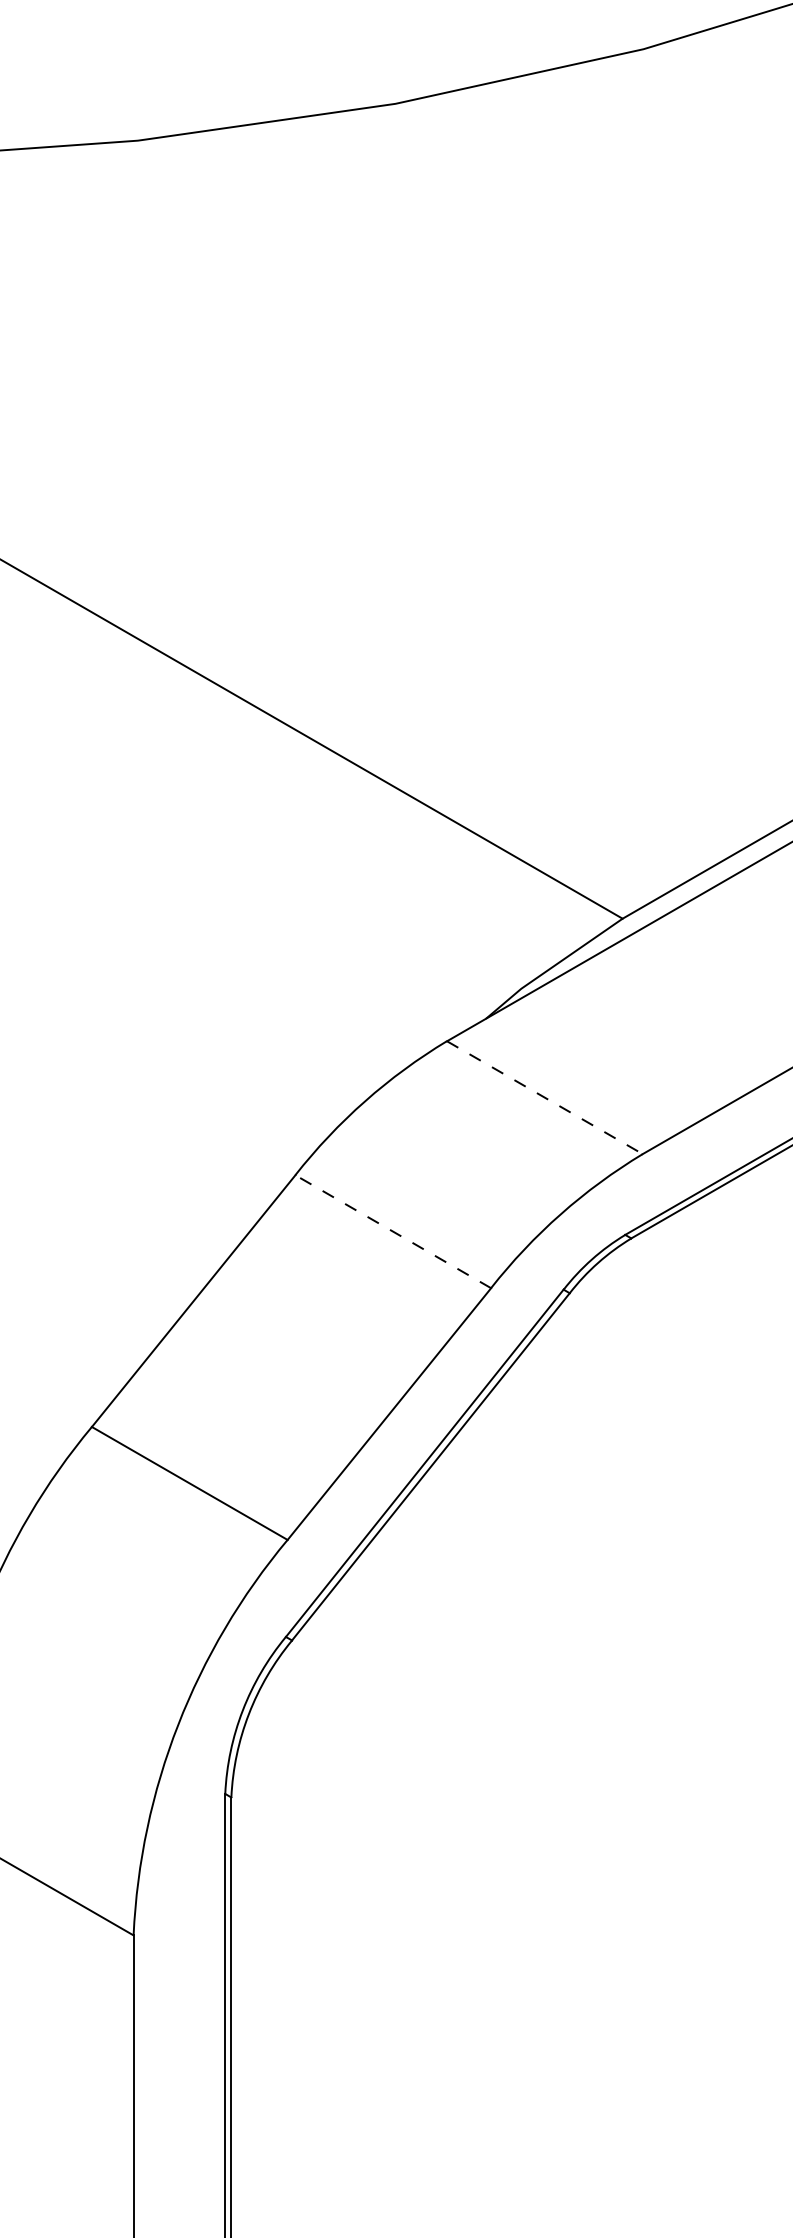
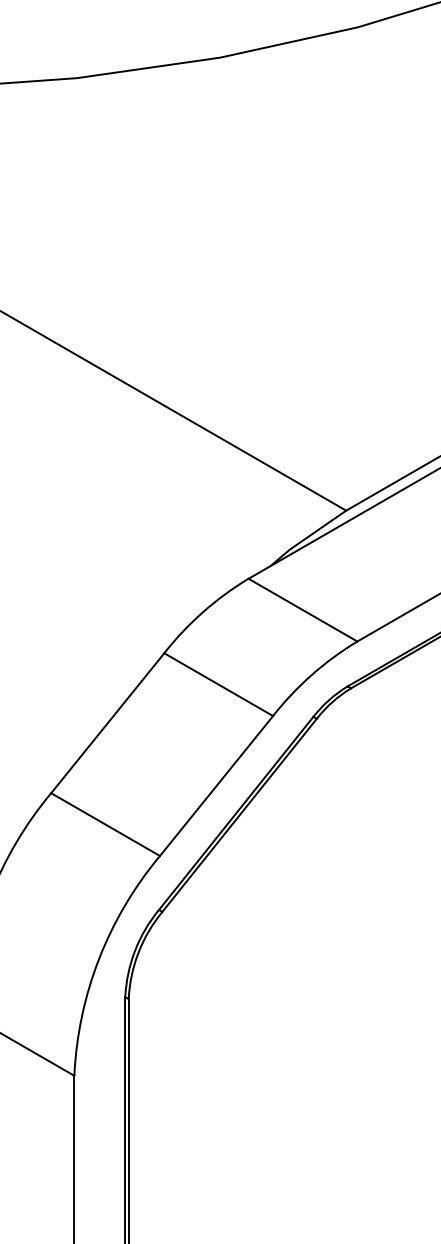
line: (544, 1098) -> (302, 610), dashed -> solid
line: (392, 1231) -> (218, 684), dashed -> solid

